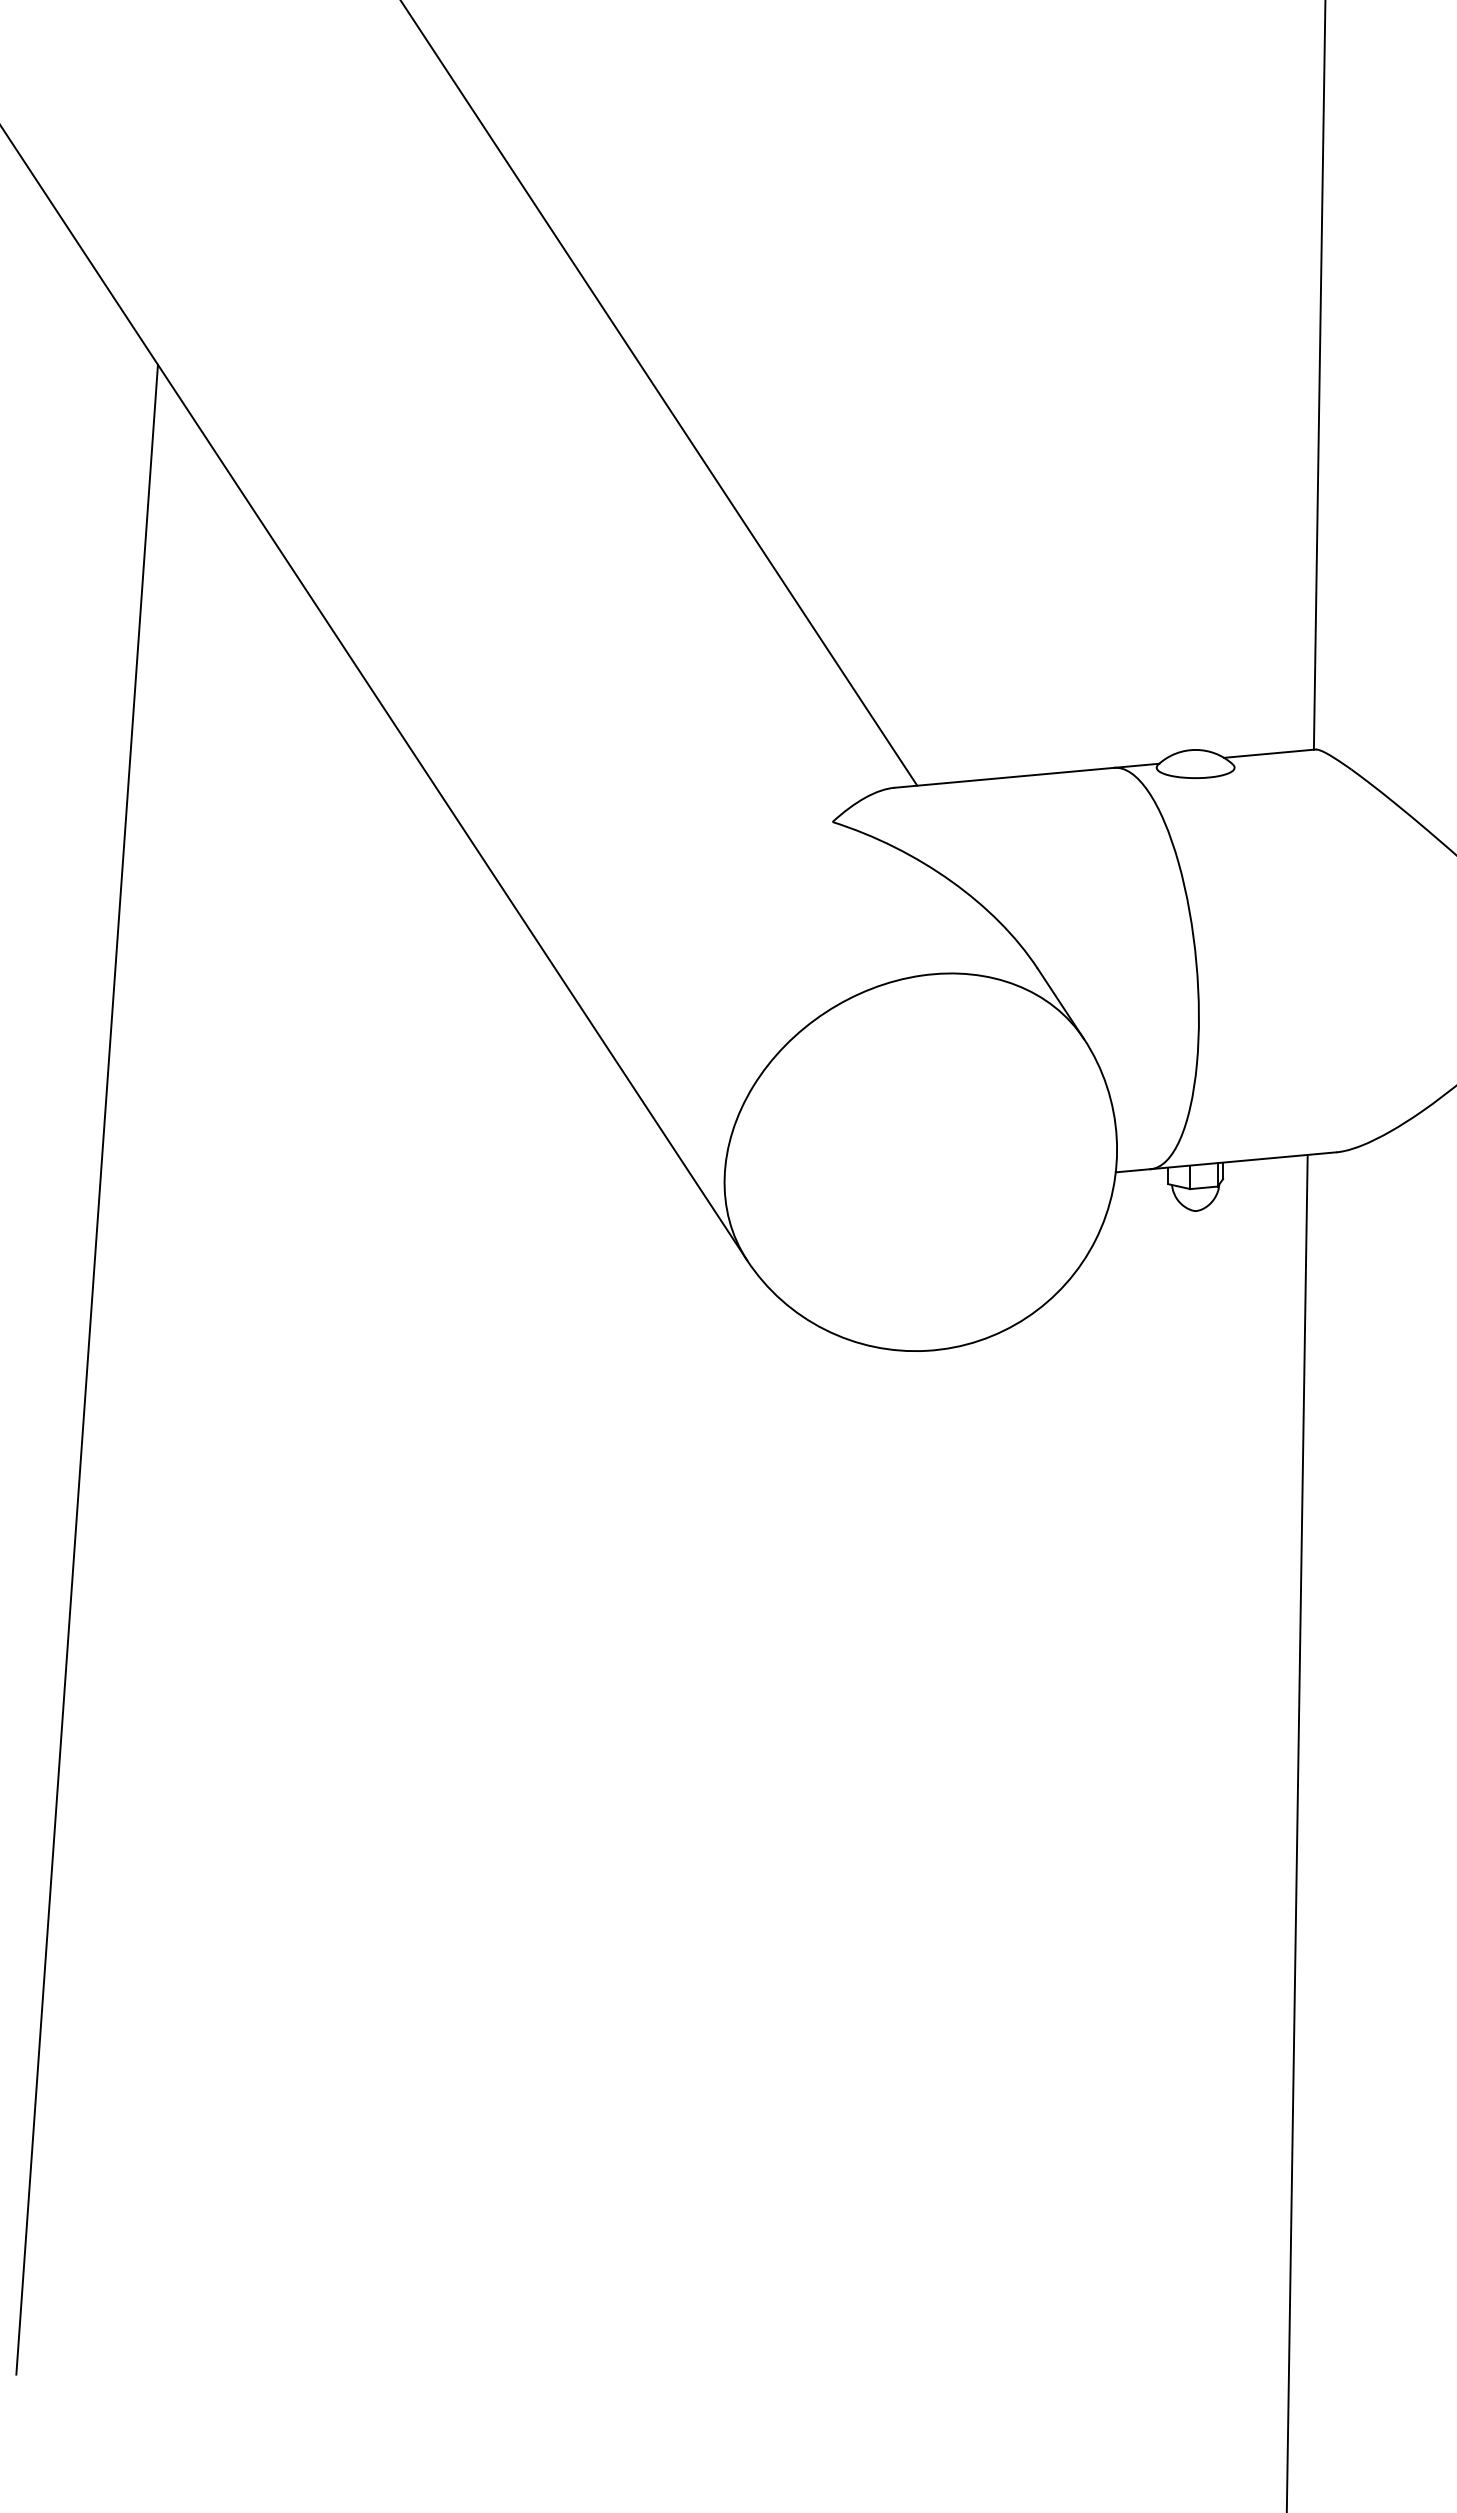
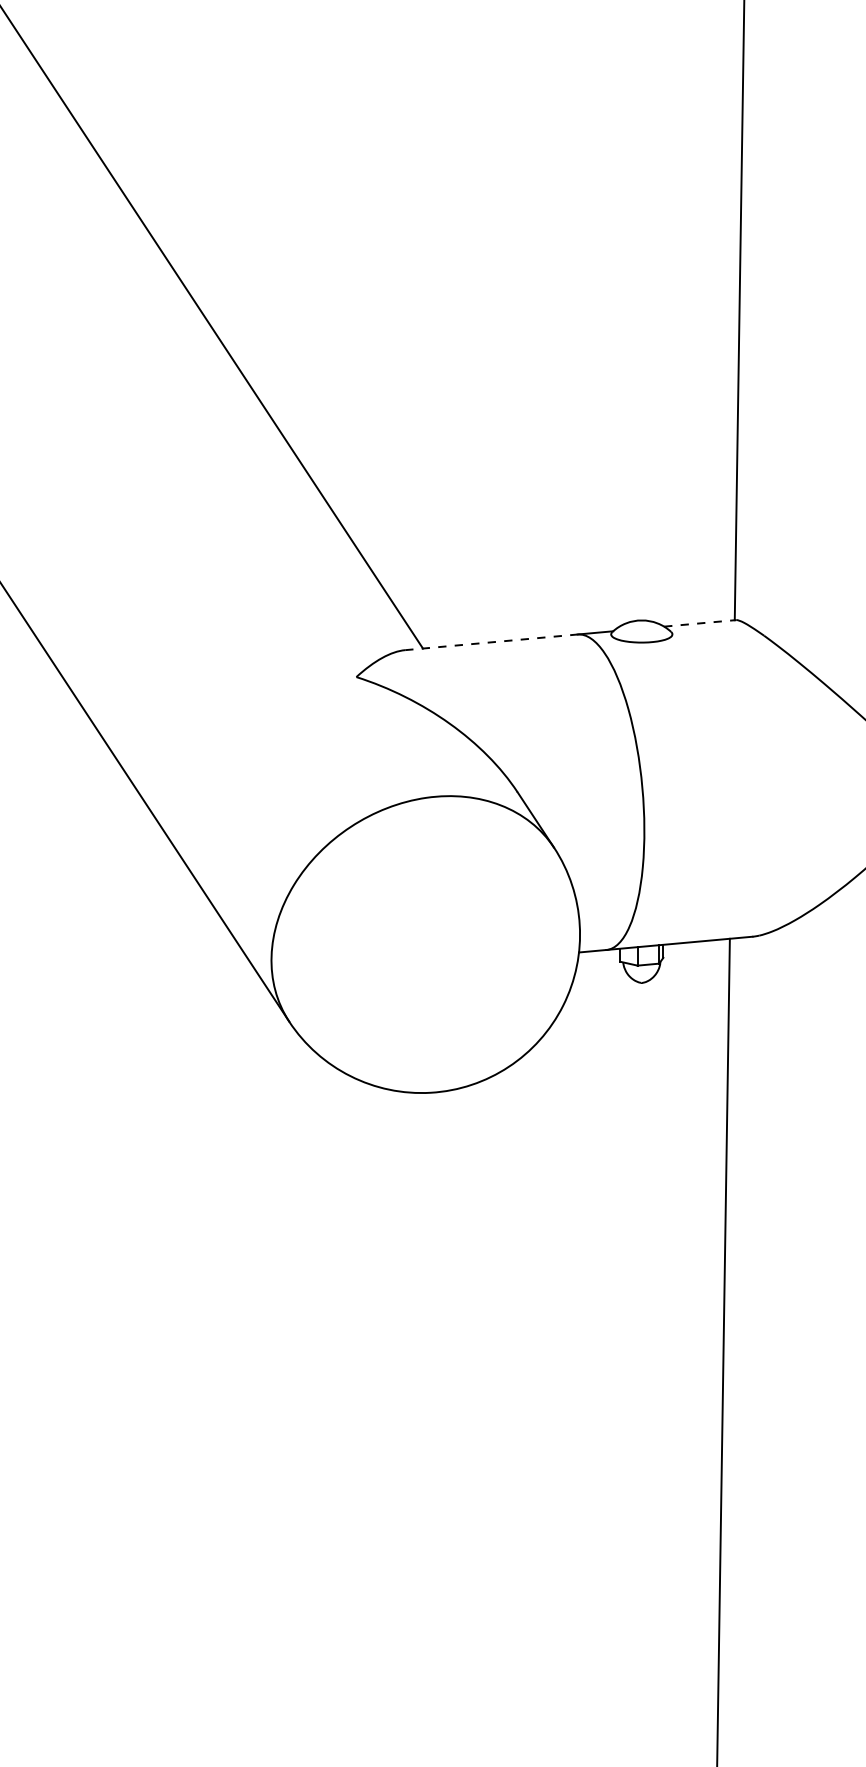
line: (1270, 753) -> (700, 623), solid -> dashed
line: (1004, 777) -> (491, 642), solid -> dashed

